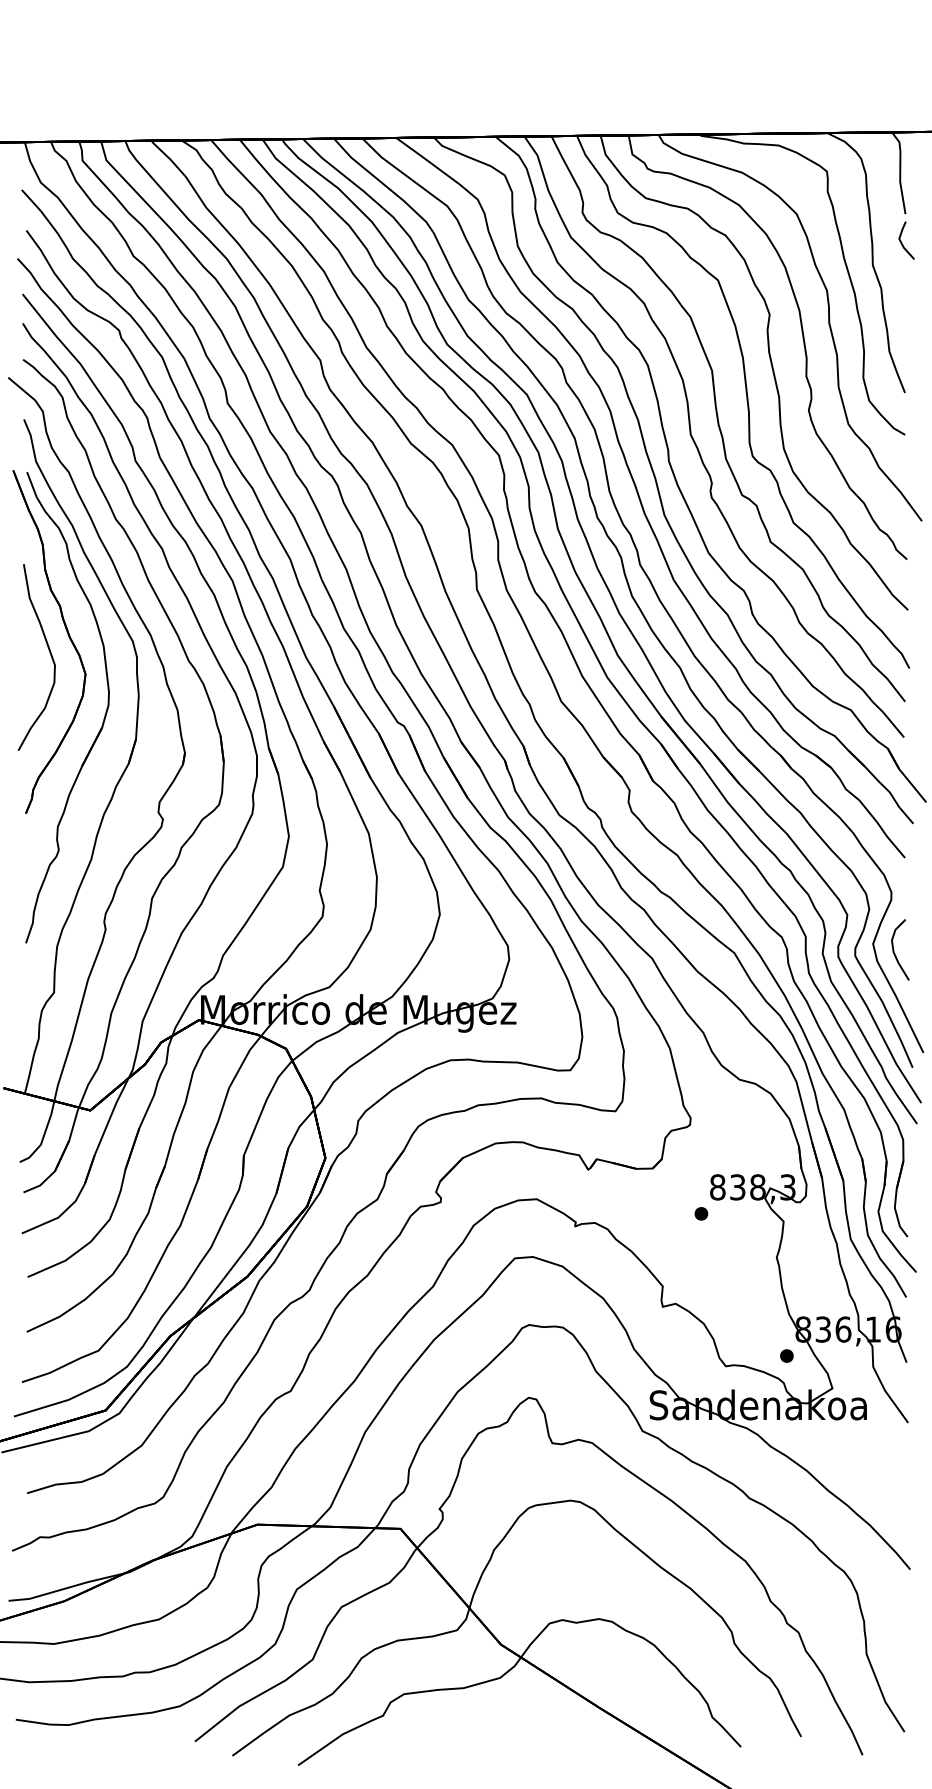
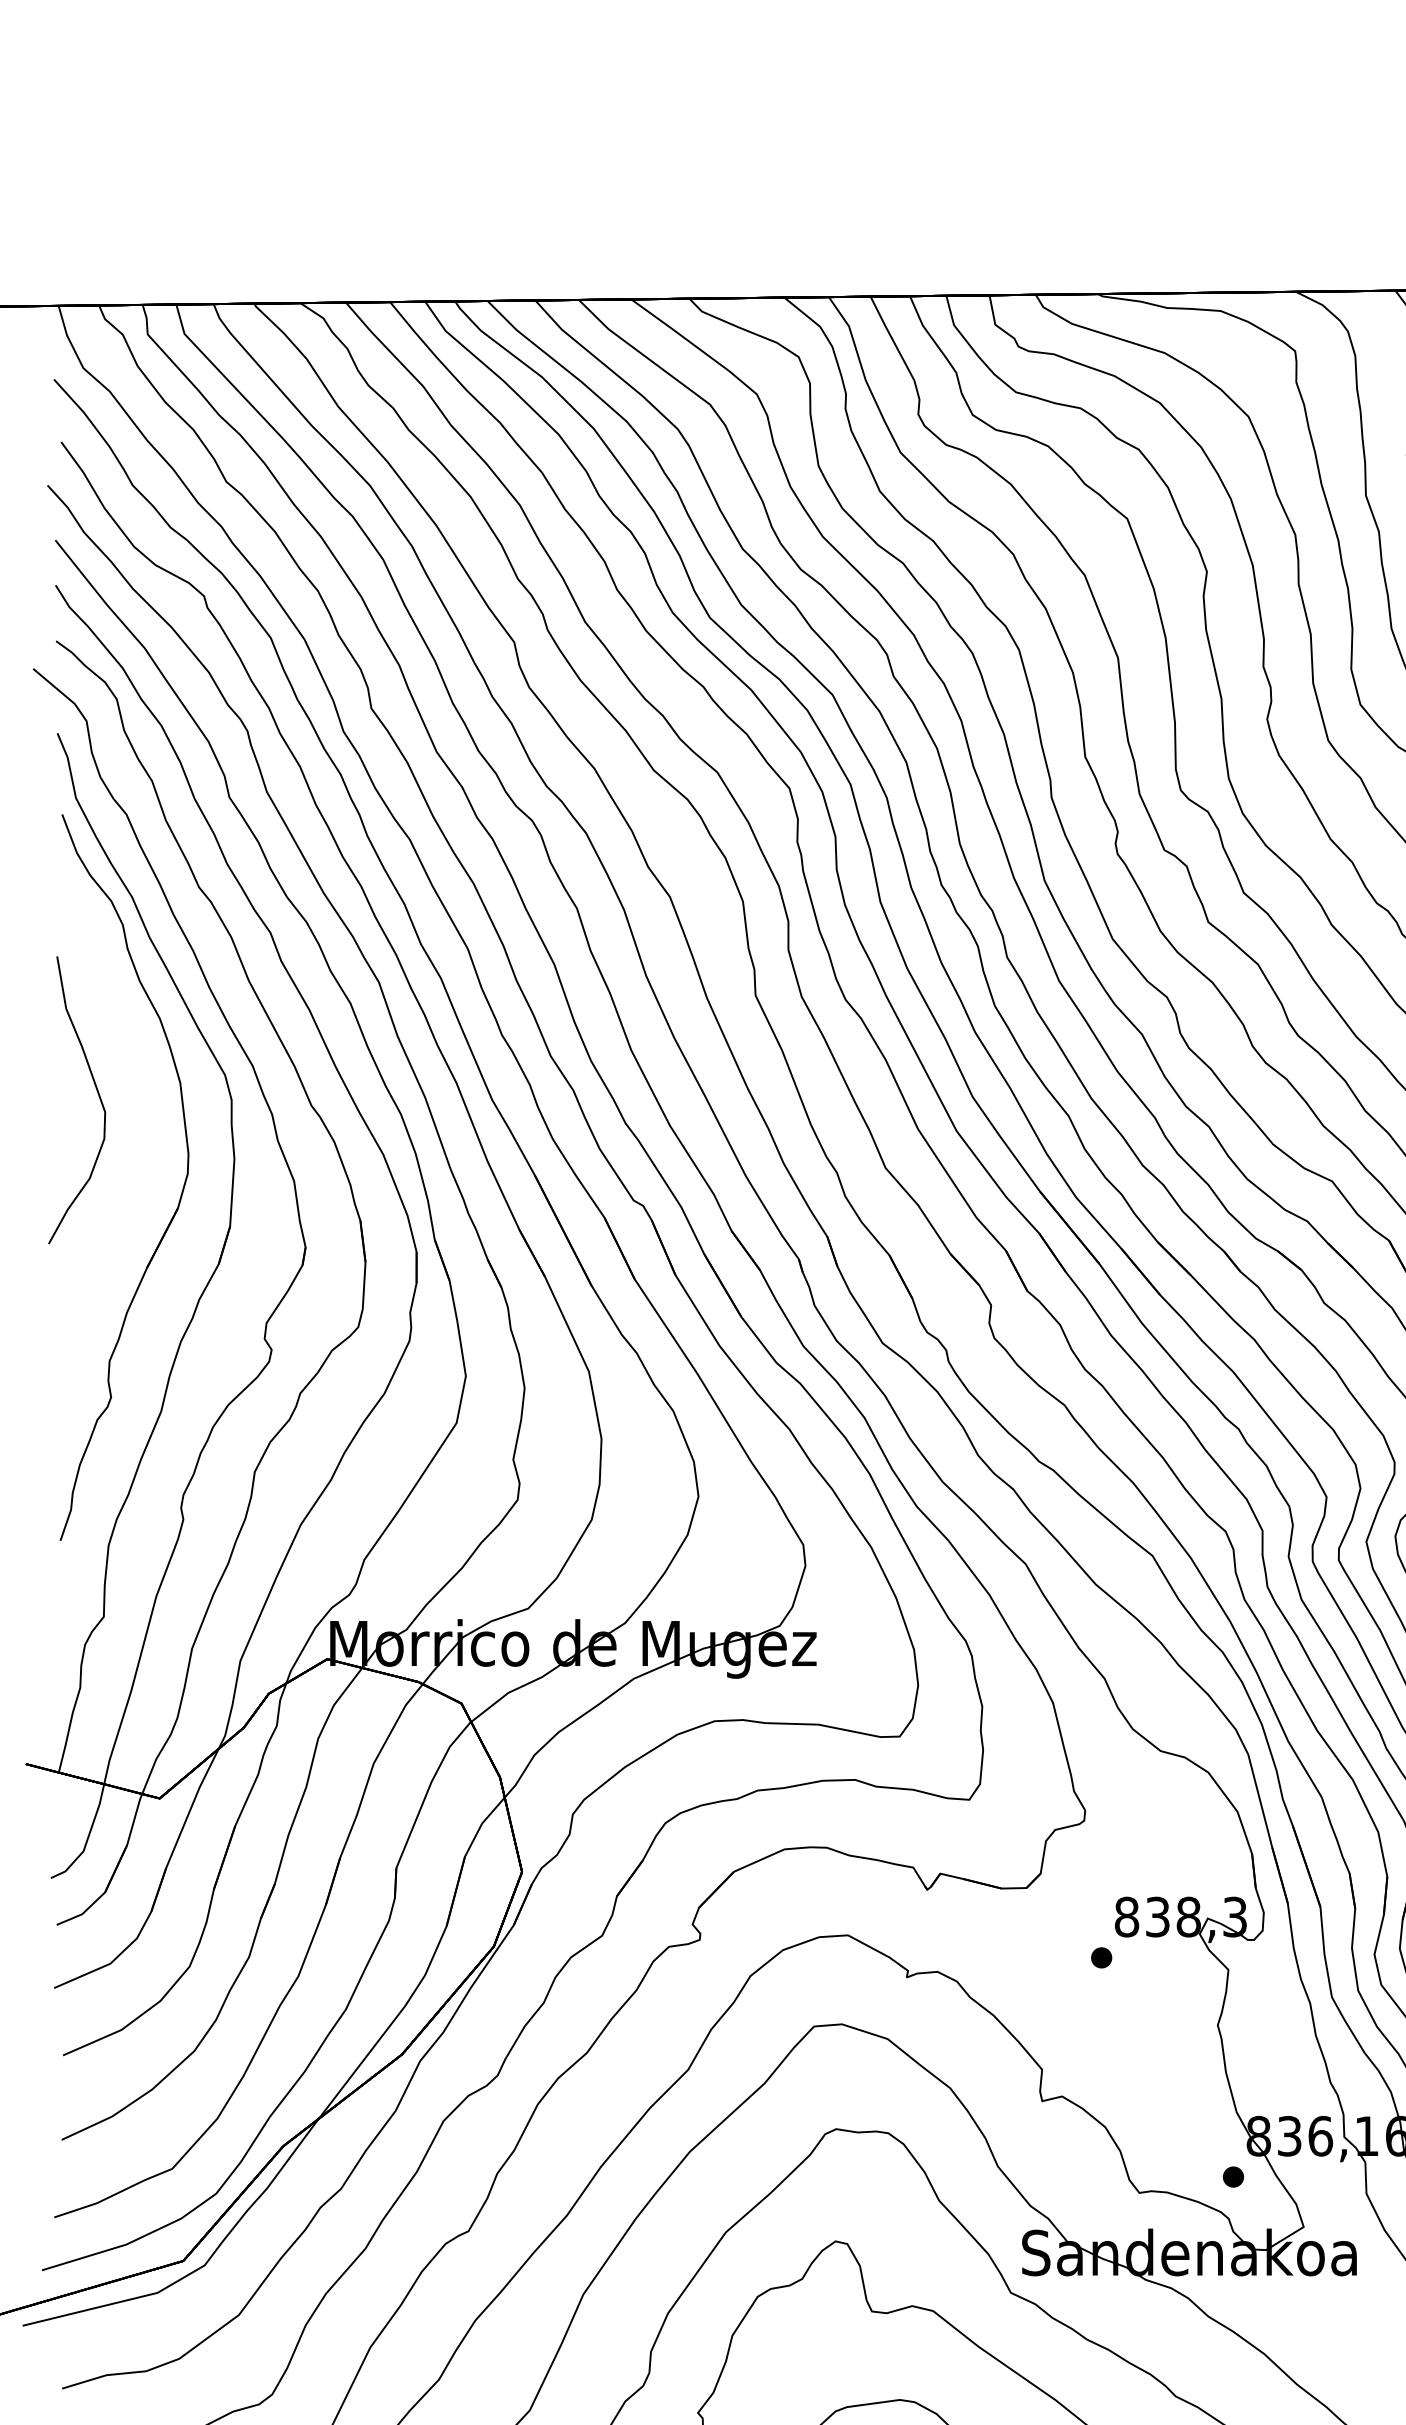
part: (67, 634) -> (124, 1064), removed

